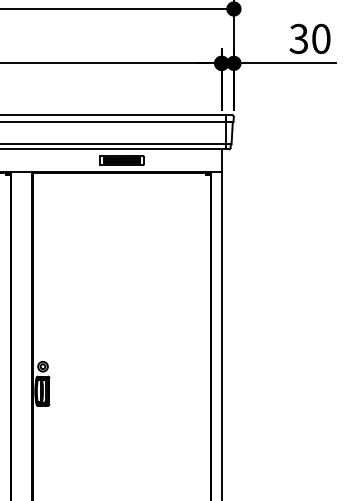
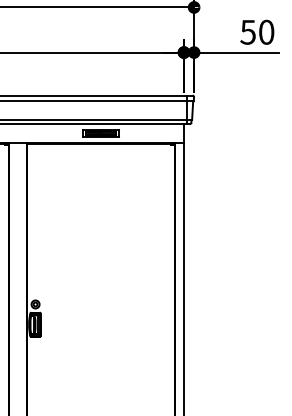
text: (299, 37) -> (248, 31), 30 -> 50

